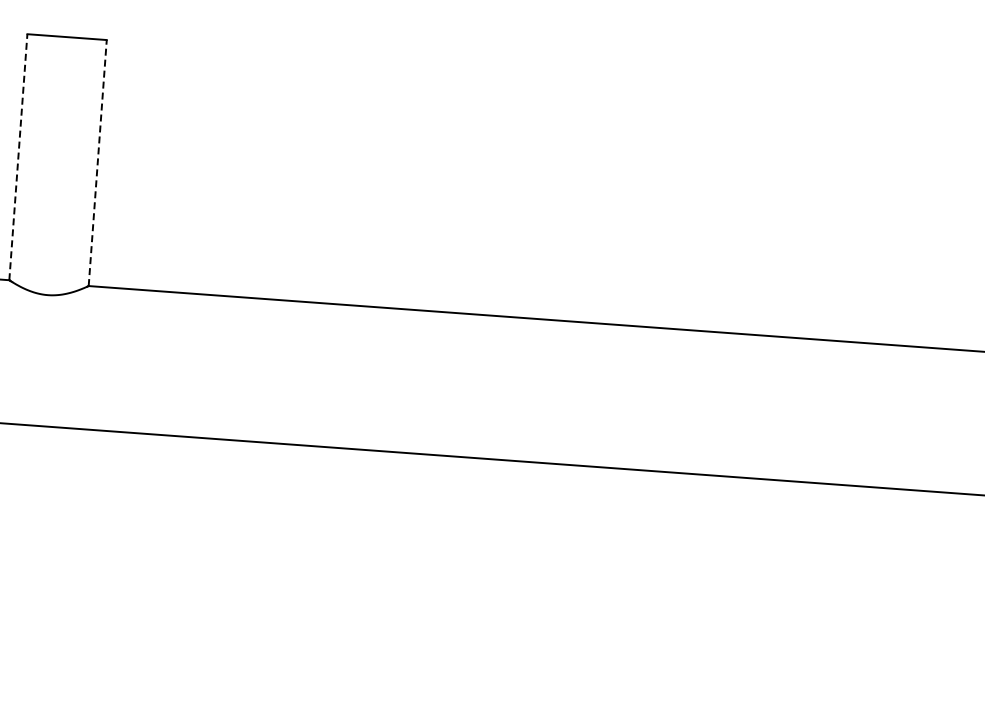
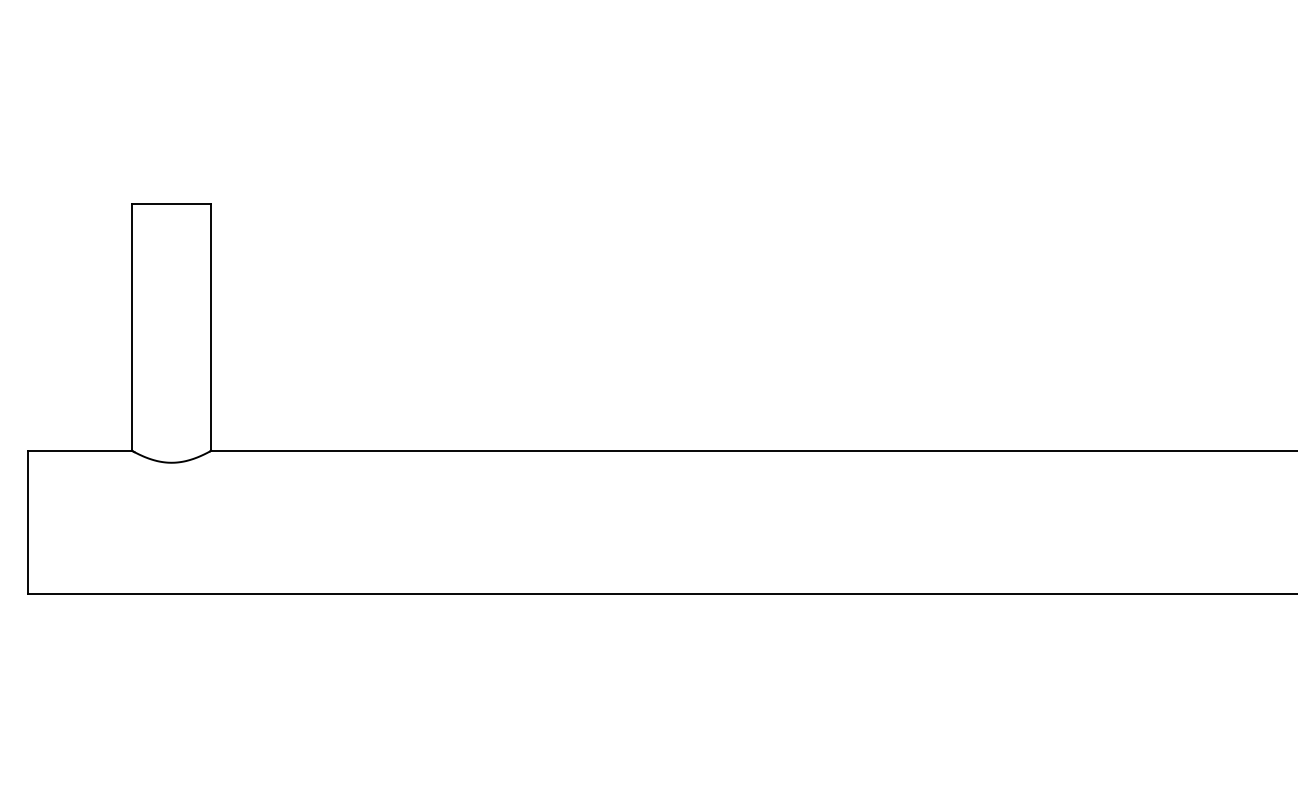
line: (18, 156) -> (131, 326), dashed -> solid
line: (97, 162) -> (211, 326), dashed -> solid

